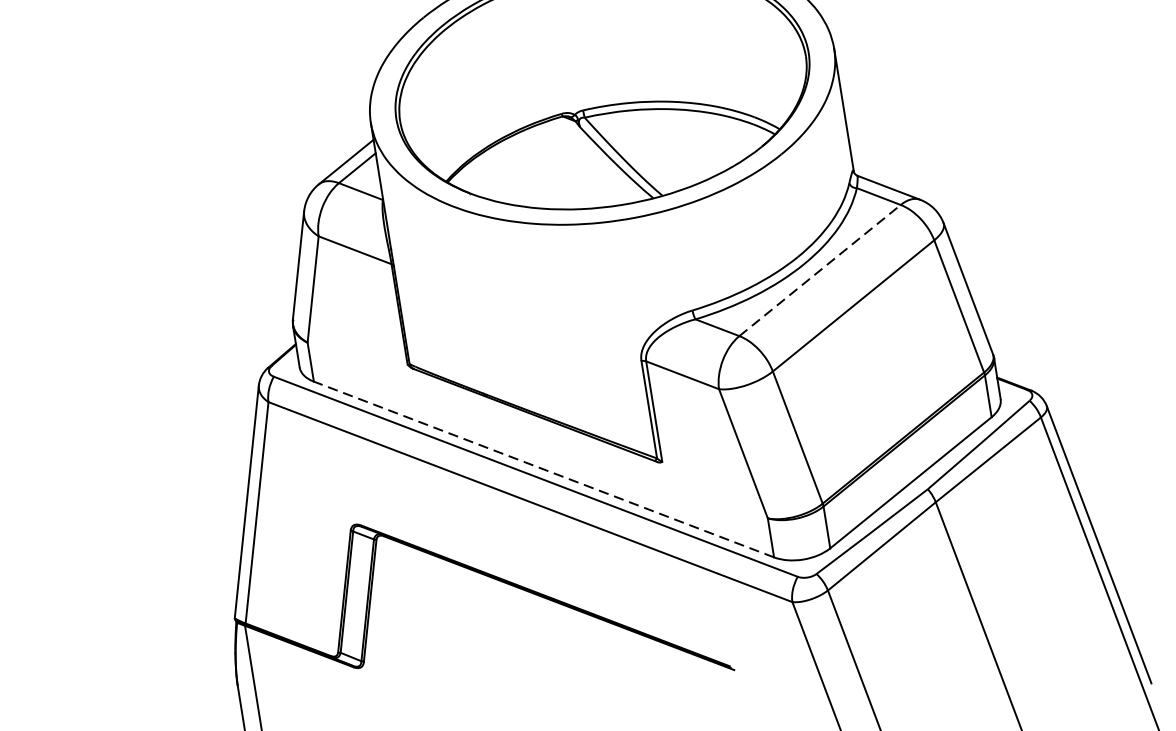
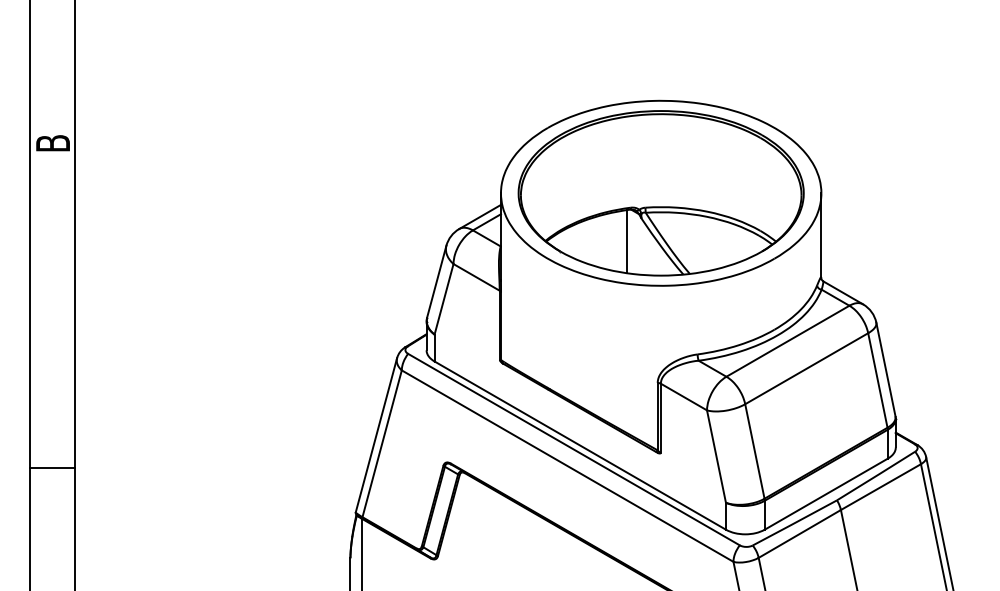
line: (564, 163) -> (627, 241), added
line: (820, 270) -> (788, 341), dashed -> solid
line: (542, 469) -> (579, 445), dashed -> solid

